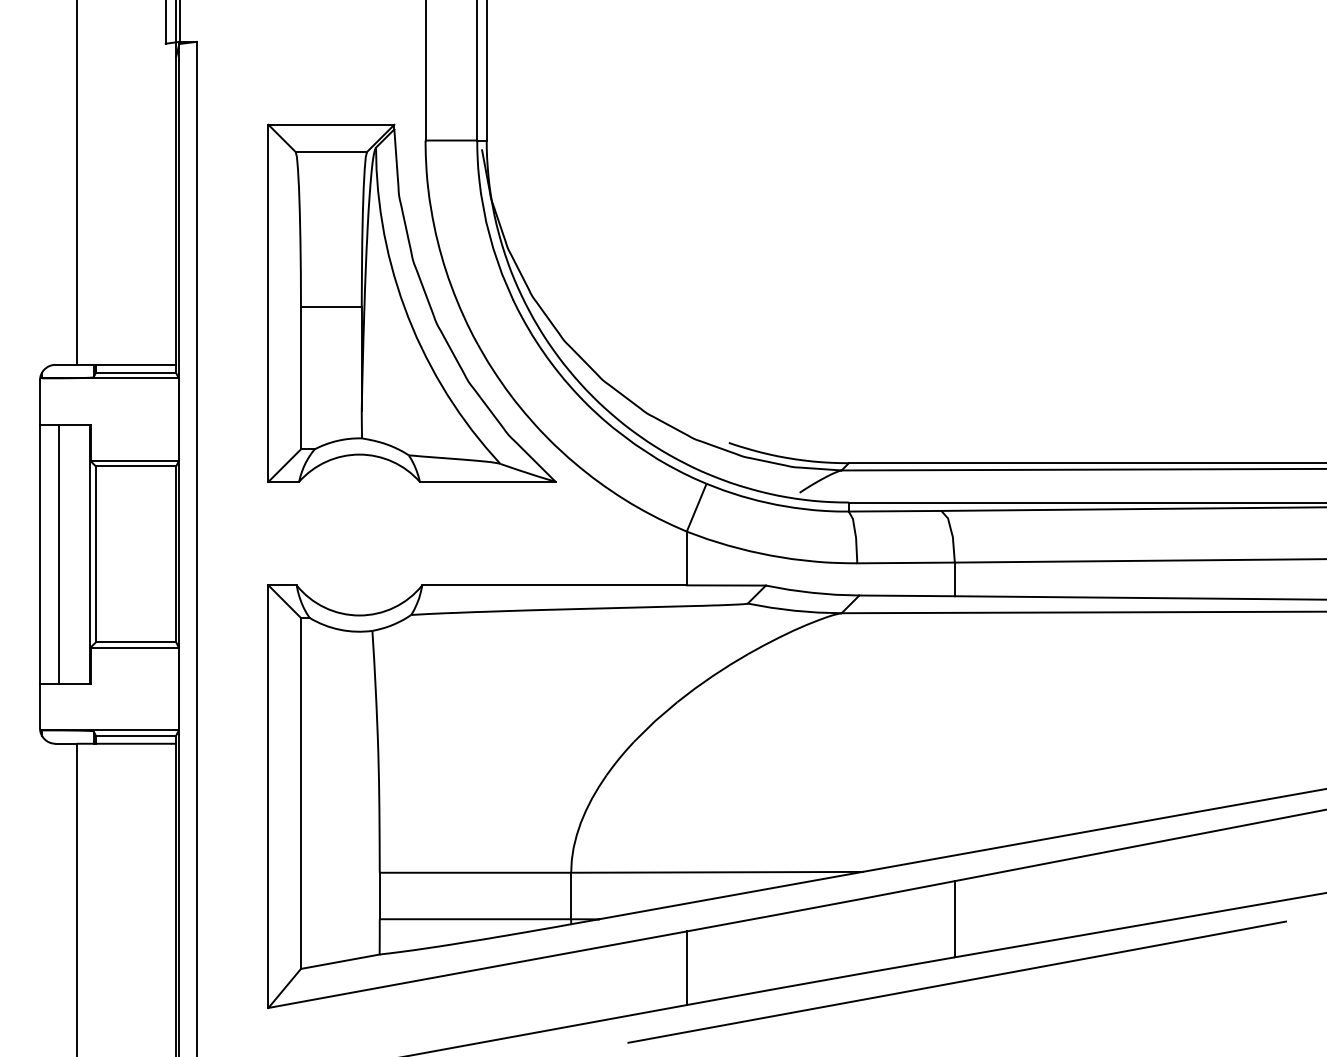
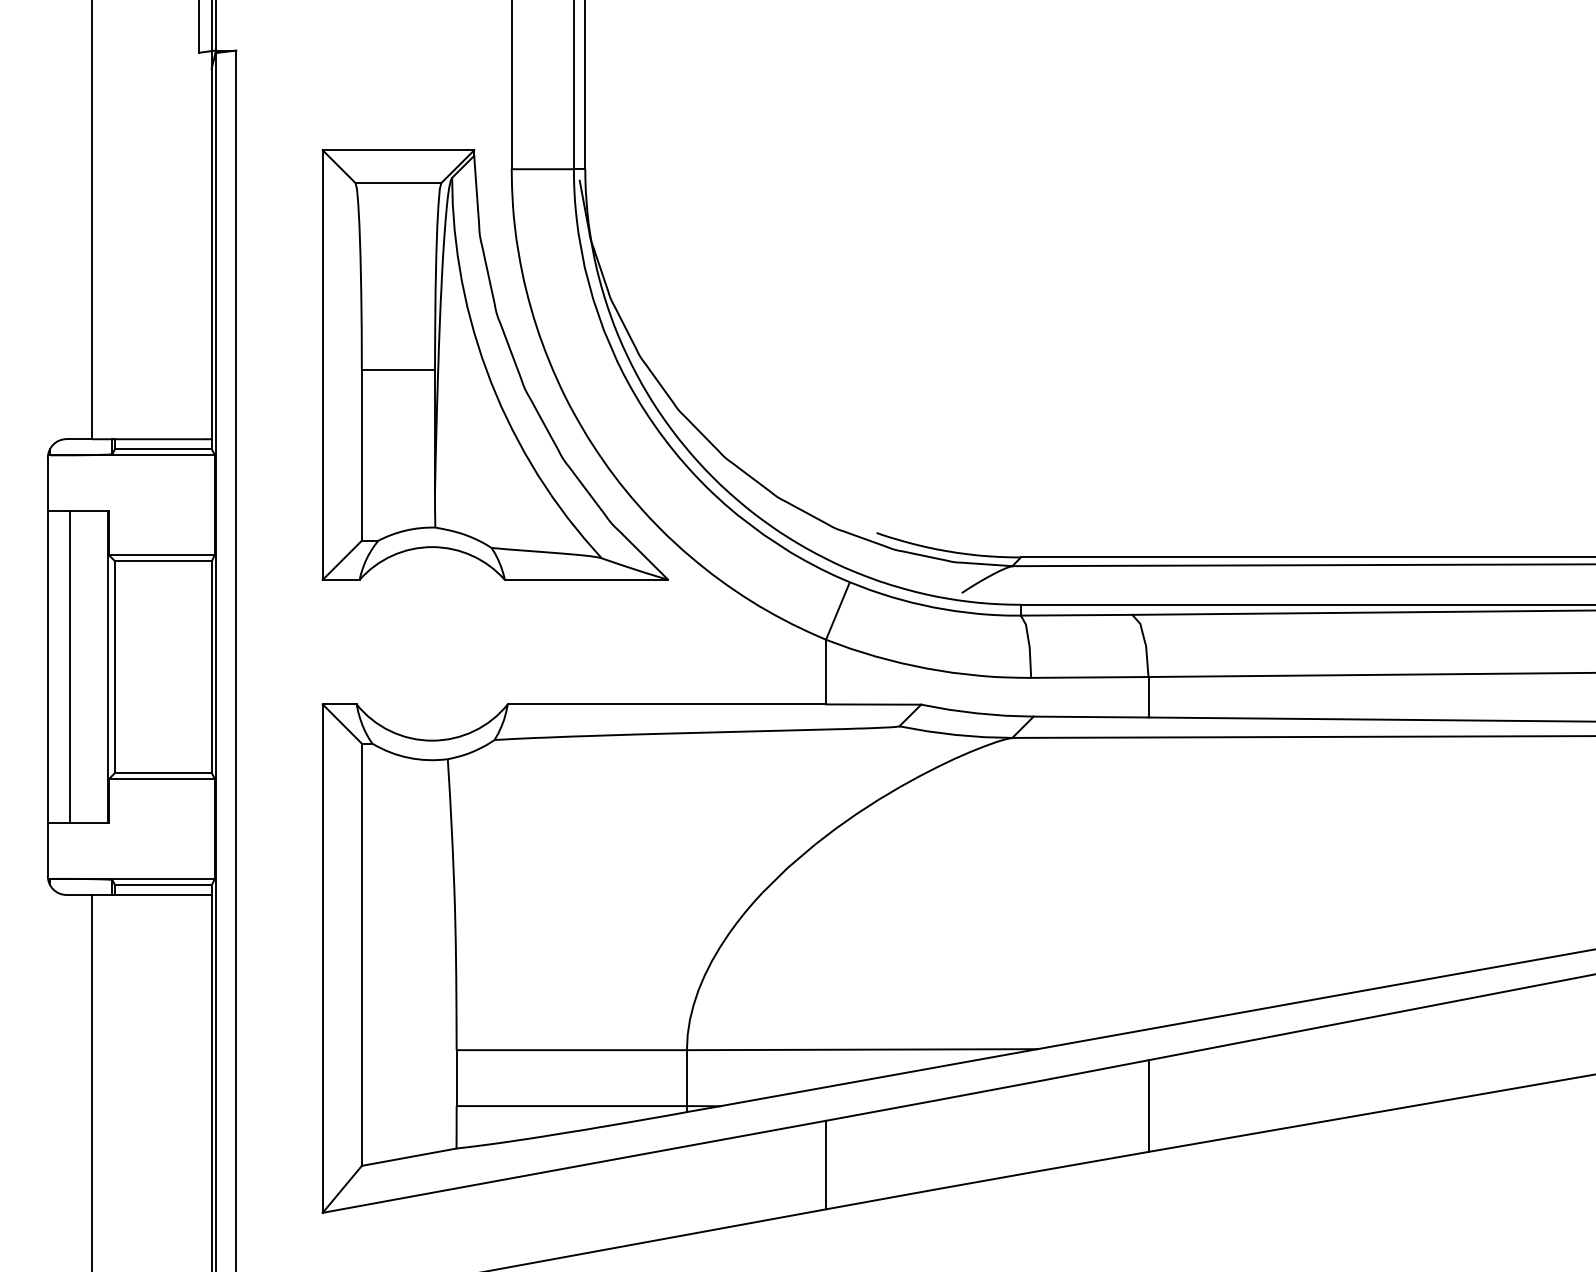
line: (957, 981) -> (1151, 1181), removed

